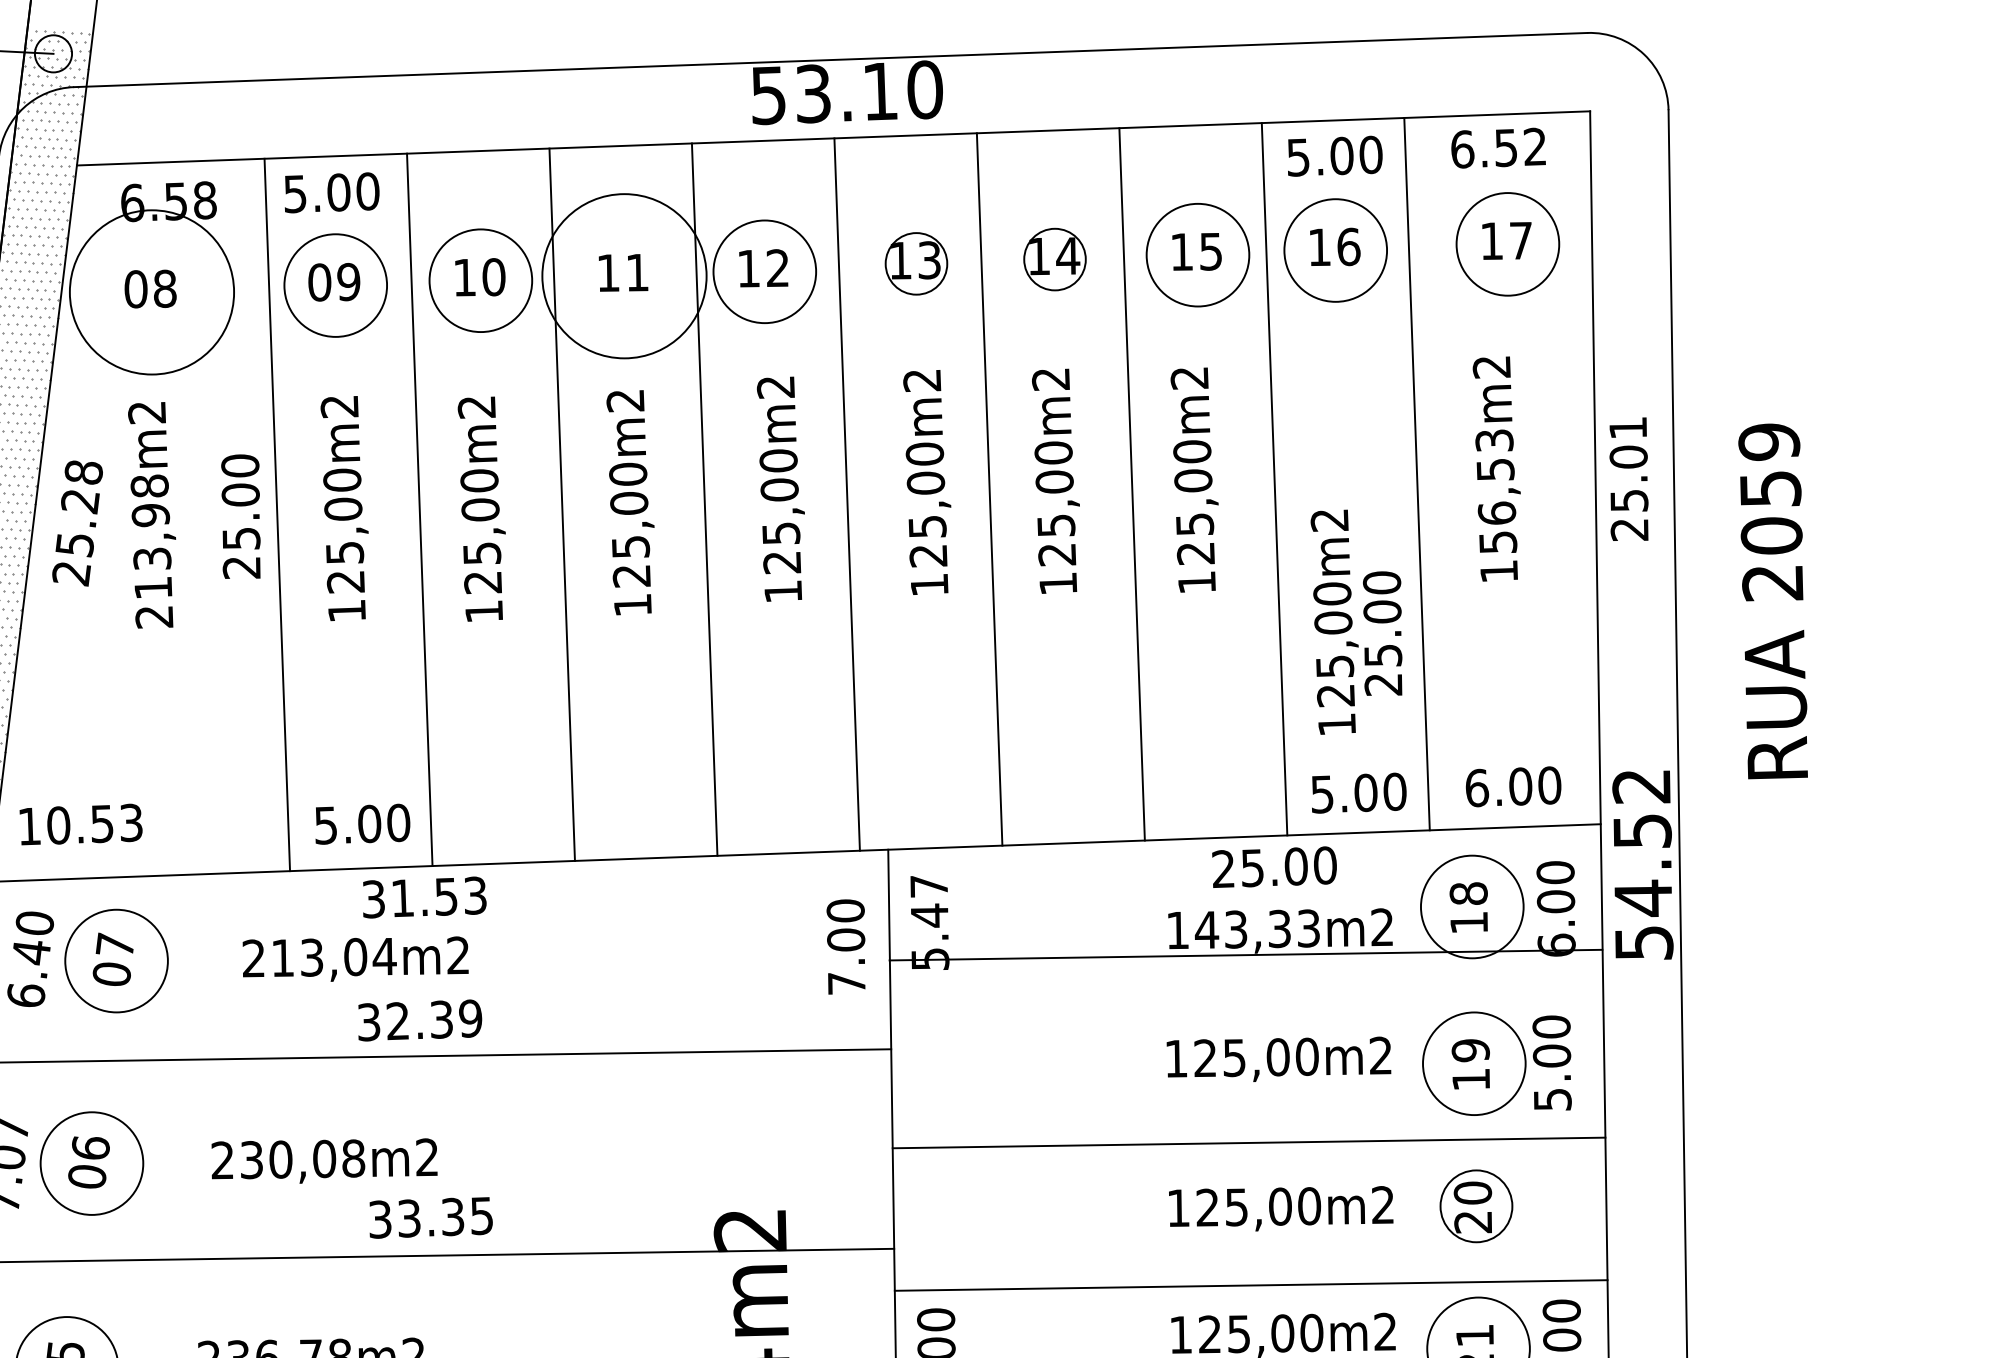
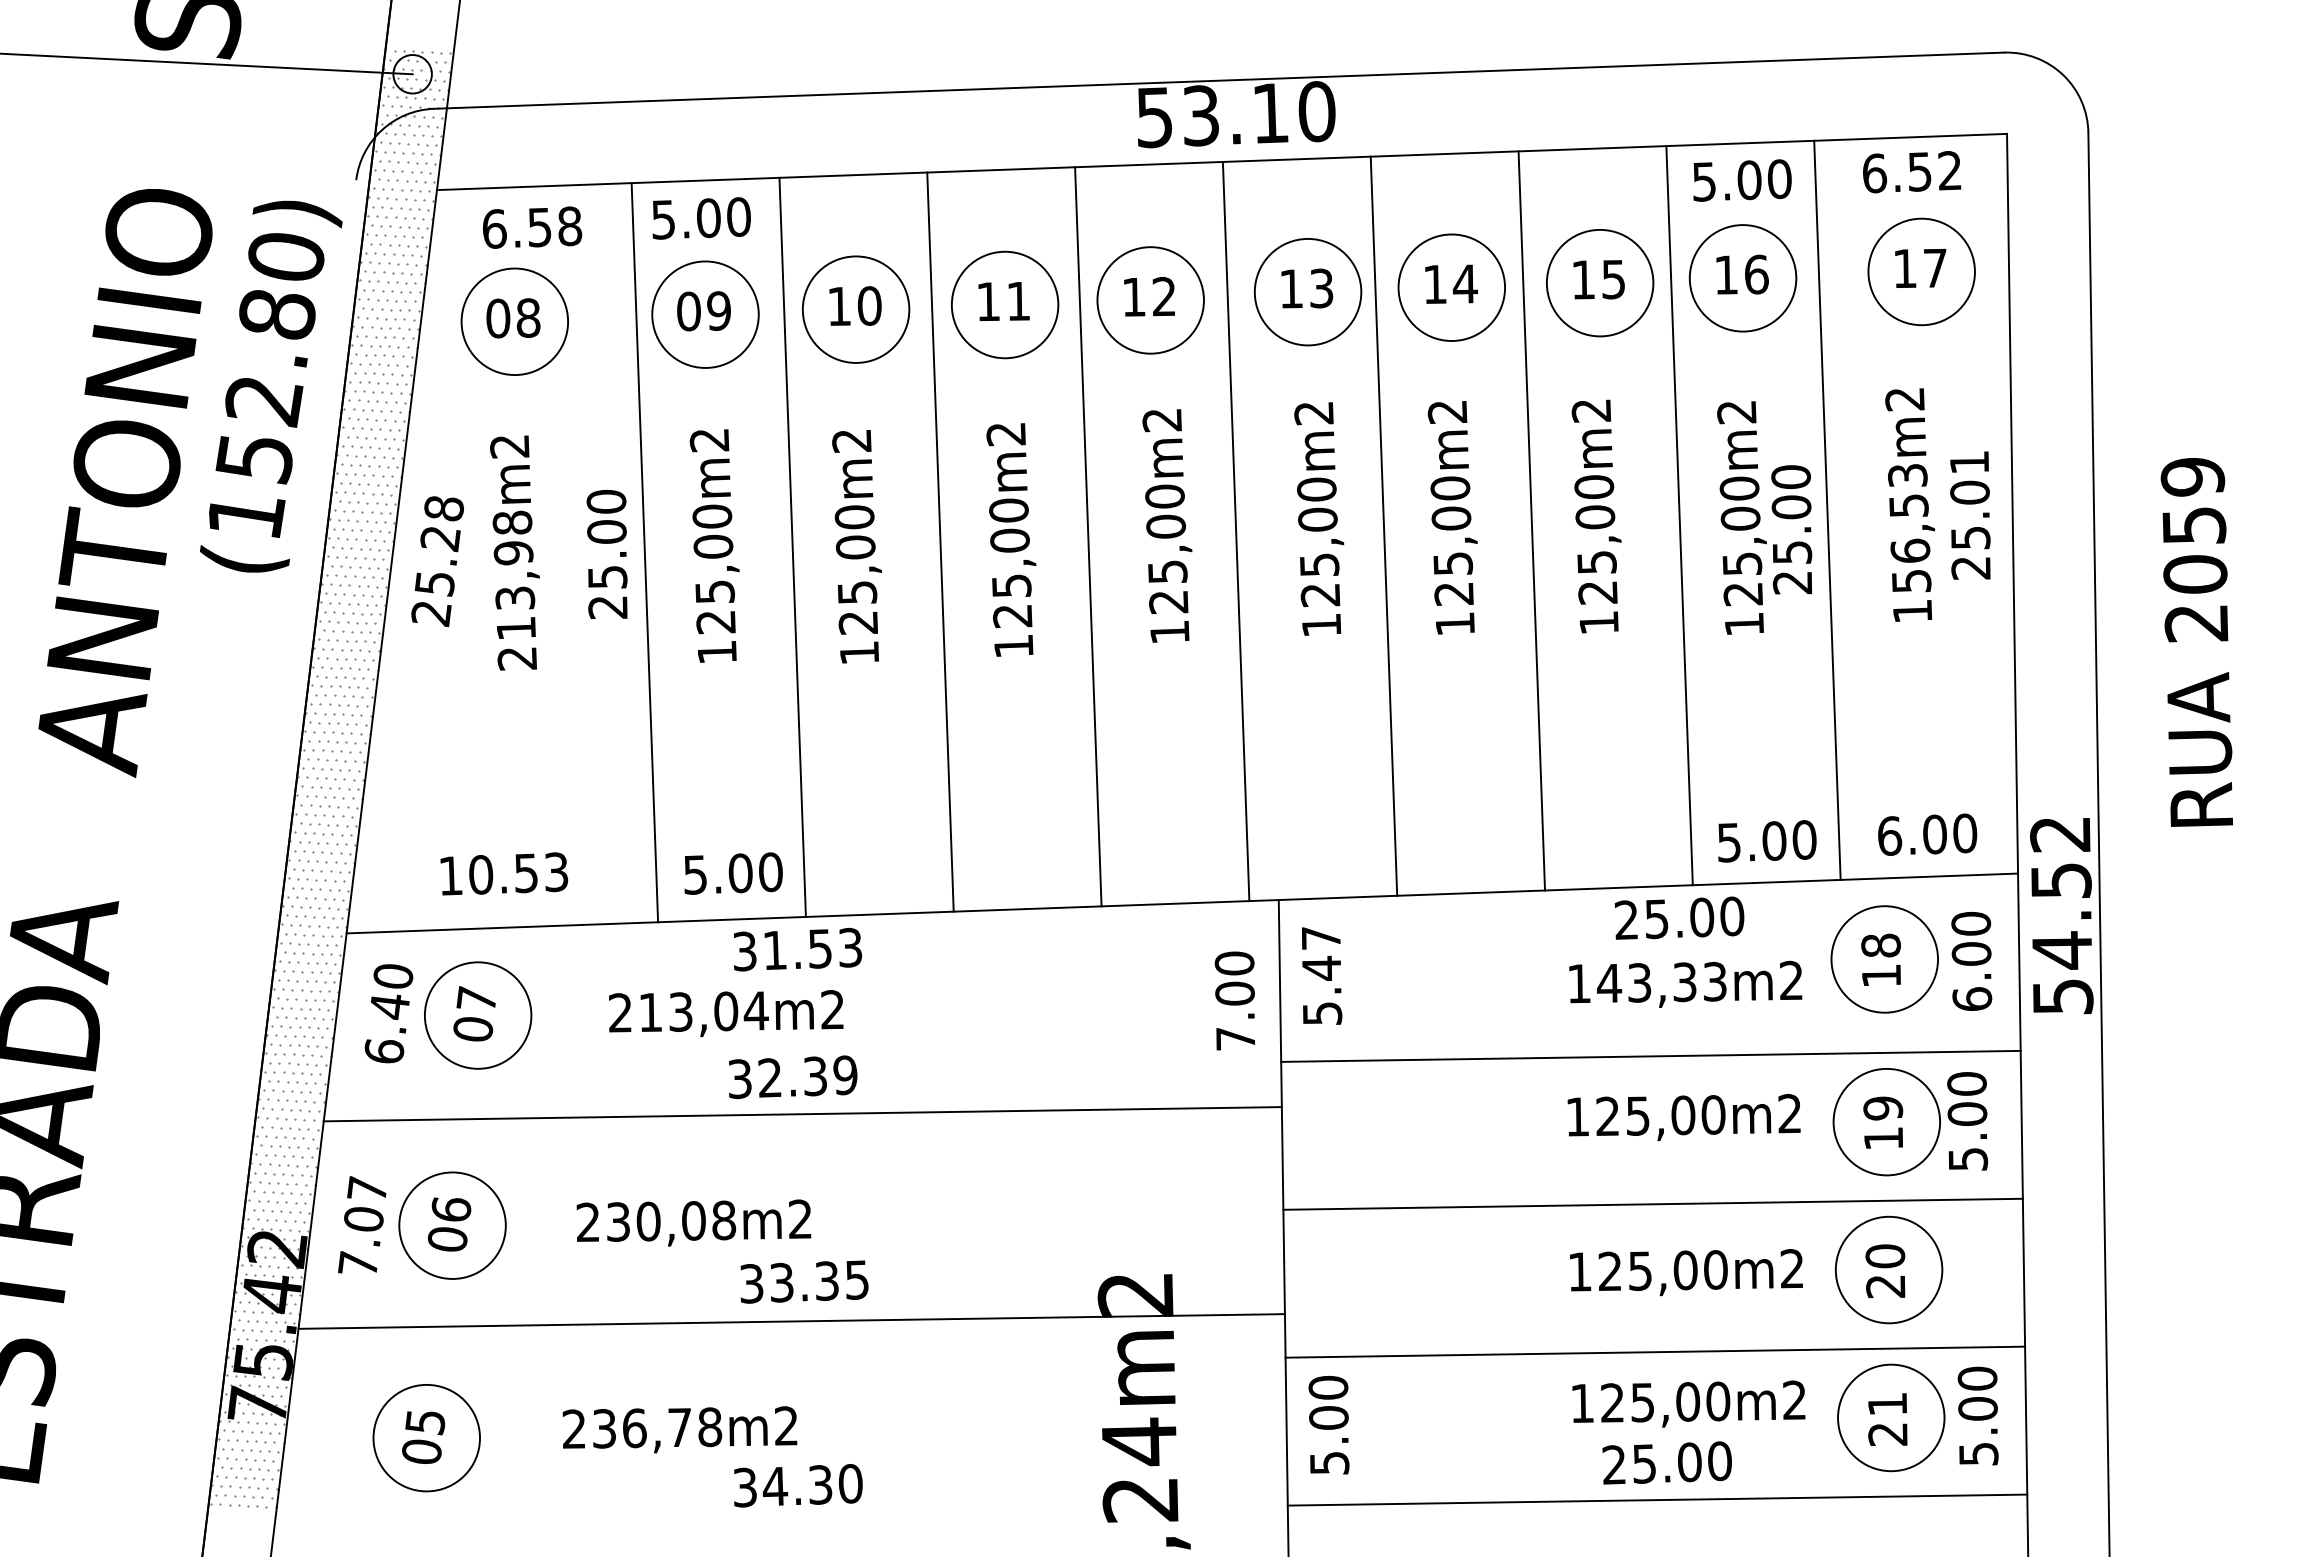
circle: (1054, 259) -> (1451, 287), size x1.67
circle: (915, 263) -> (1307, 291), size x1.67
circle: (623, 275) -> (1004, 304), size x0.62
circle: (151, 292) -> (514, 321), size x0.62
text: (1629, 479) -> (1970, 515), moved
text: (1356, 621) -> (1764, 517), moved
text: (81, 824) -> (504, 873), moved
line: (1245, 954) -> (1650, 1055), moved
circle: (1475, 1205) -> (1888, 1269), size x1.43

